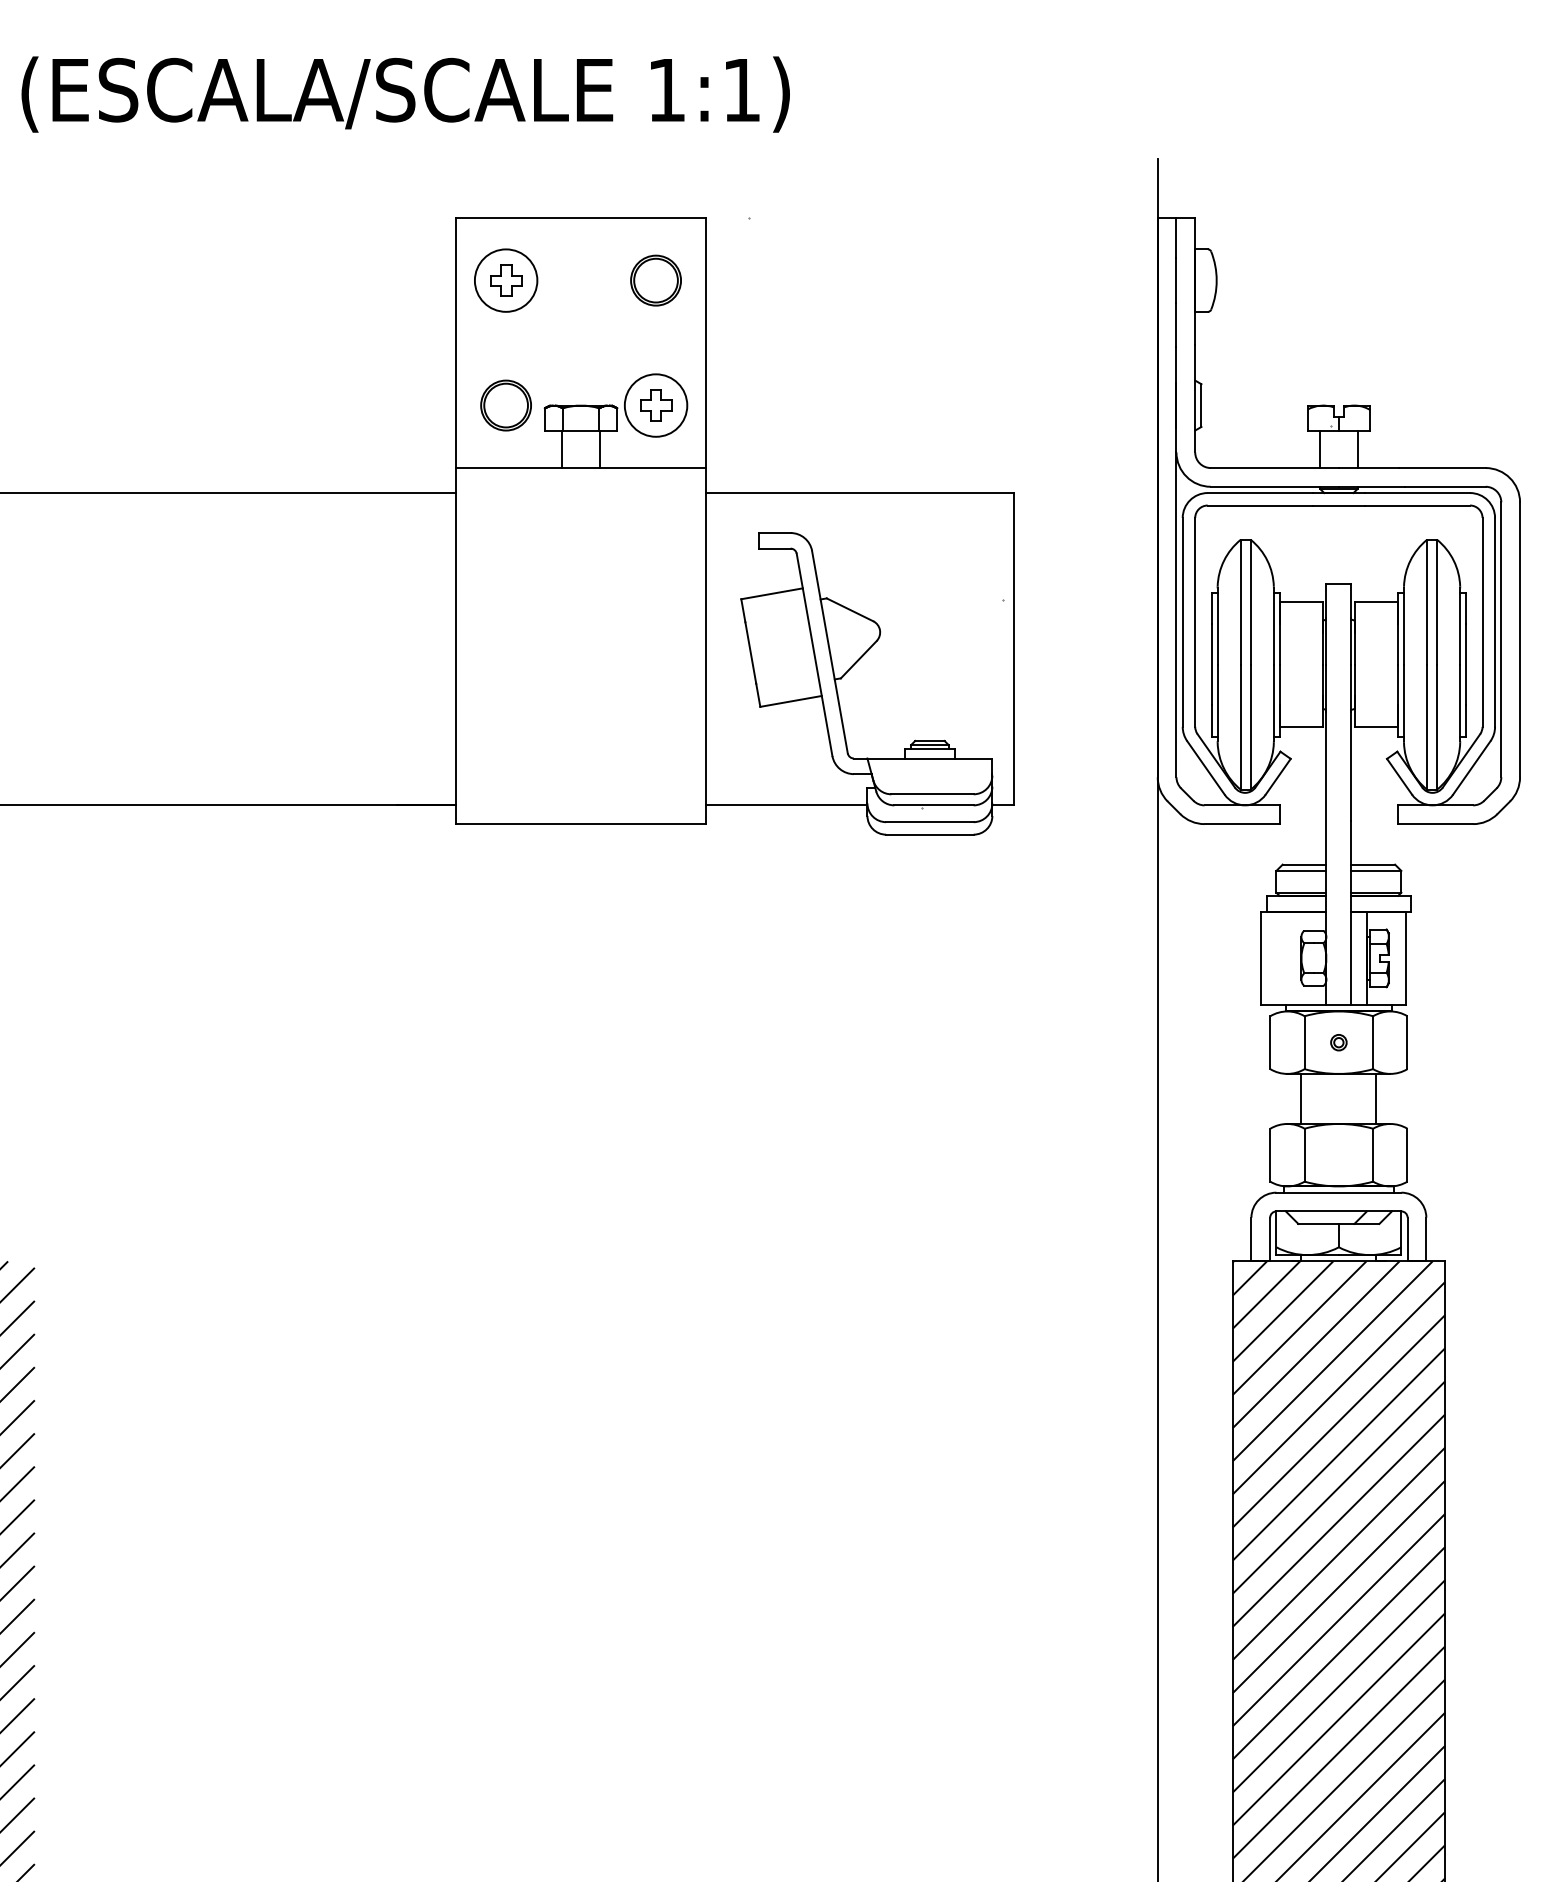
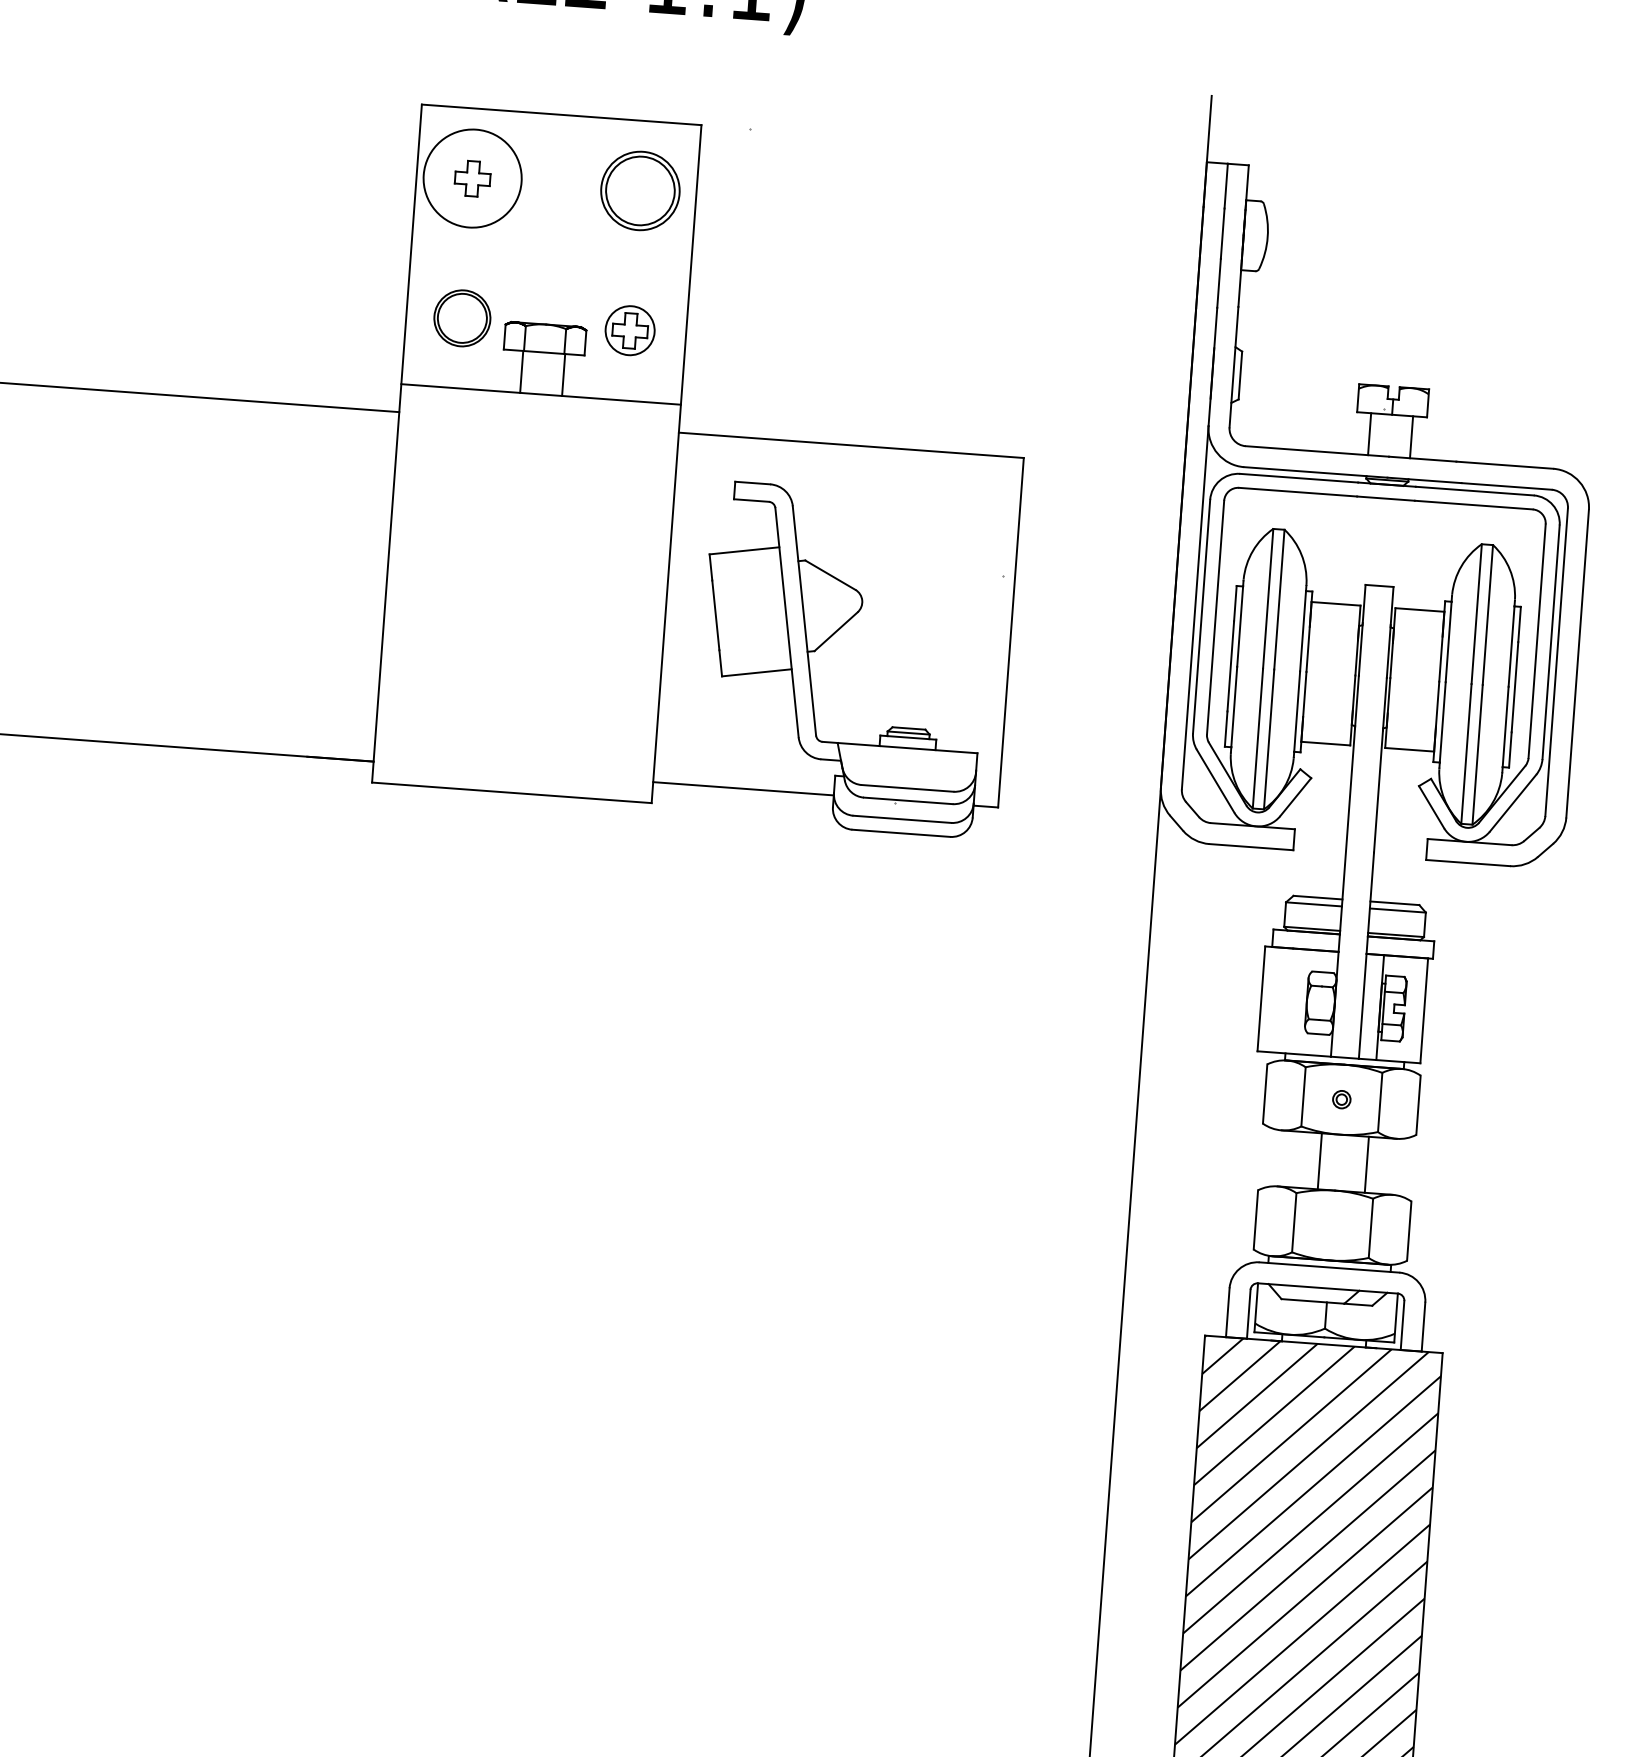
circle: (505, 280) -> (471, 178), size x1.4
part: (655, 280) -> (639, 190), size x1.4
circle: (655, 405) -> (629, 330), size x0.7
line: (1301, 1098) -> (1367, 1164), moved
line: (1376, 1098) -> (1320, 1160), moved

